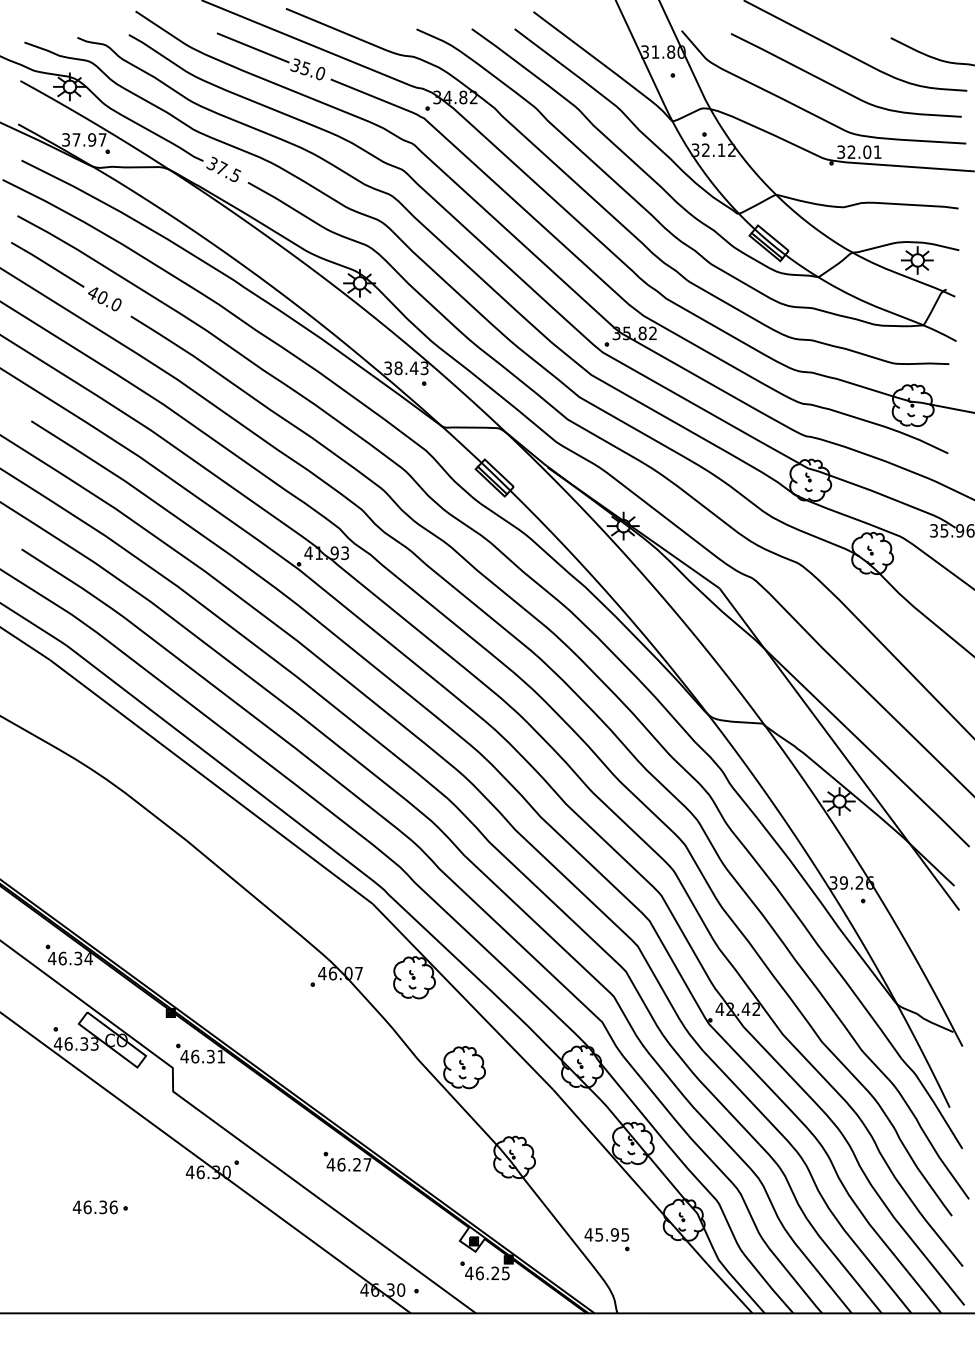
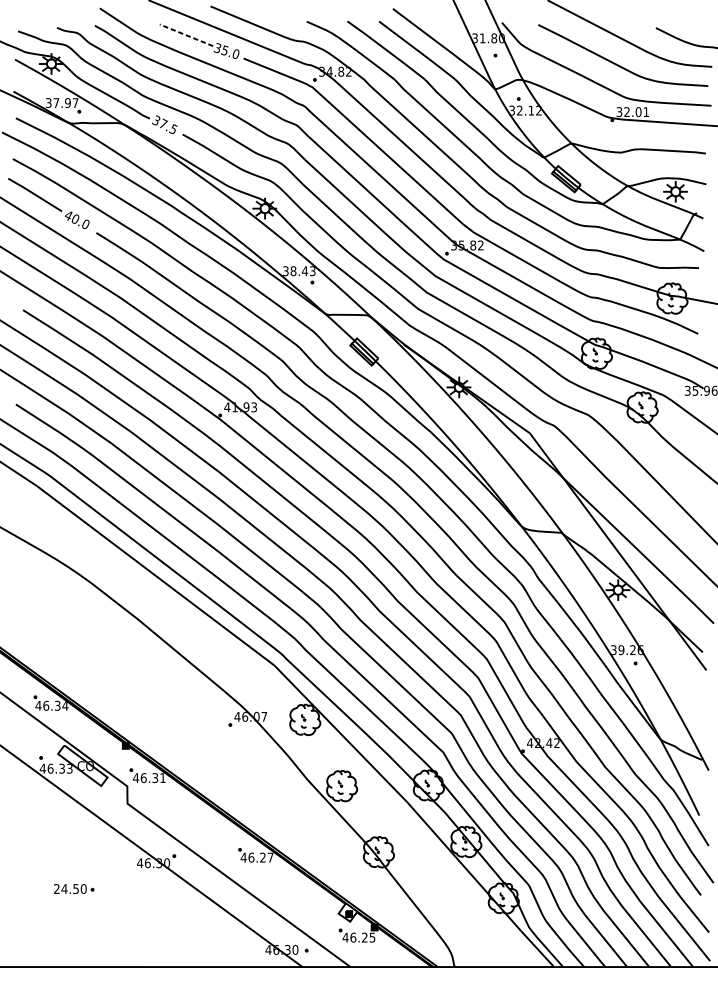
line: (252, 47) -> (185, 34), solid -> dashed
text: (94, 1207) -> (69, 889), 46.36 -> 24.50
part: (606, 1239) -> (446, 912), removed

